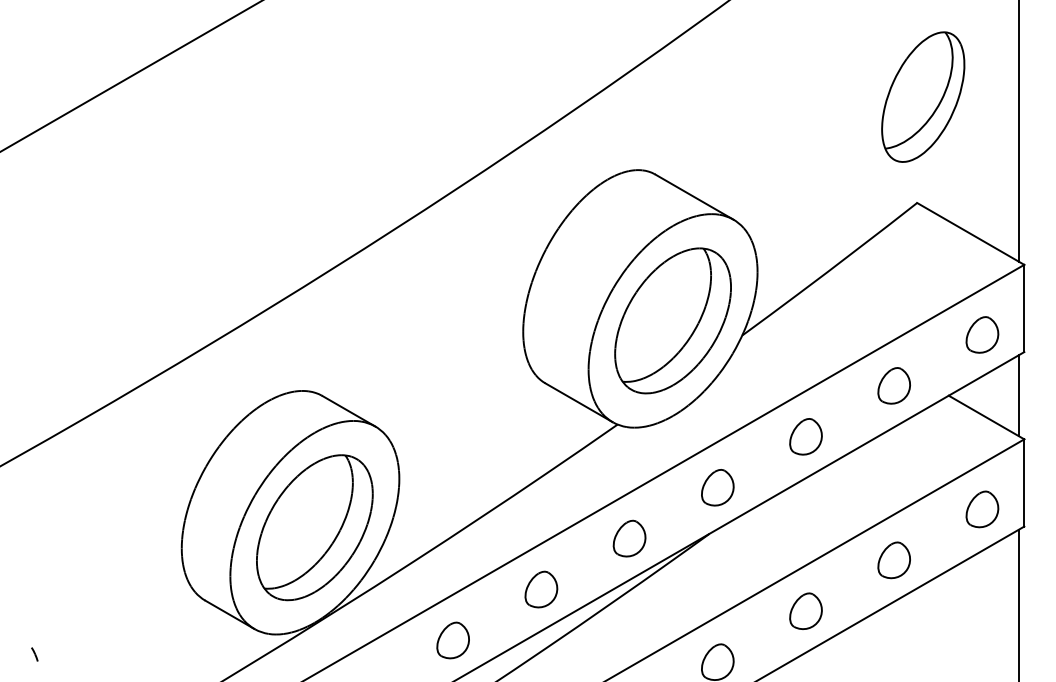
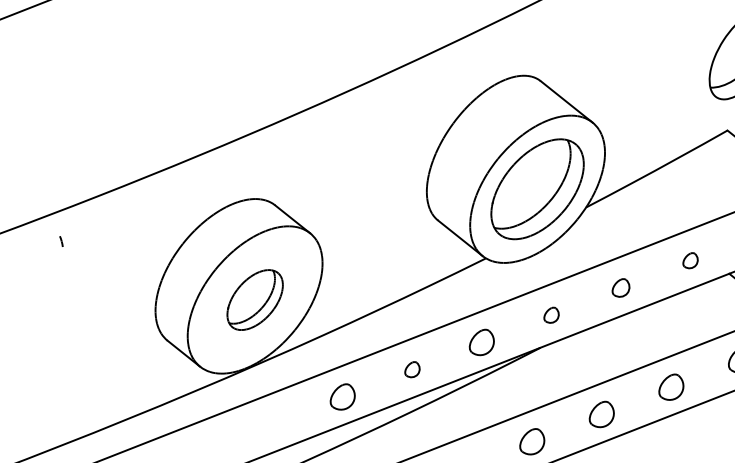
part: (893, 385) -> (690, 260), size x0.6
part: (805, 436) -> (620, 287), size x0.7
part: (717, 487) -> (551, 314), size x0.6
part: (314, 527) -> (254, 299), size x0.6
part: (541, 589) -> (412, 369), size x0.6
line: (34, 654) -> (61, 241), moved

